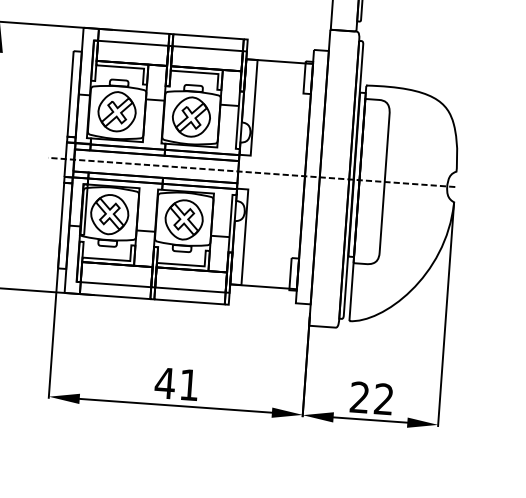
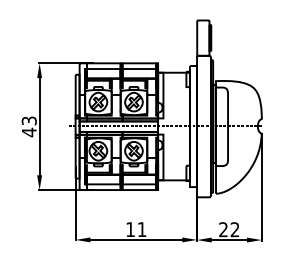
text: (165, 383) -> (130, 229), 41 -> 11

